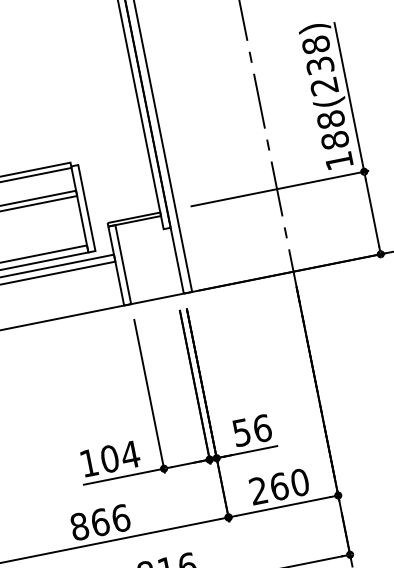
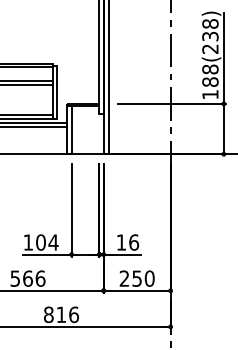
text: (240, 432) -> (120, 242), 56 -> 16
text: (279, 486) -> (137, 278), 260 -> 250
text: (79, 526) -> (15, 278), 866 -> 566

